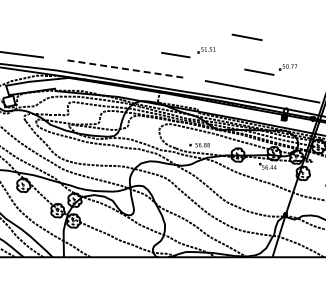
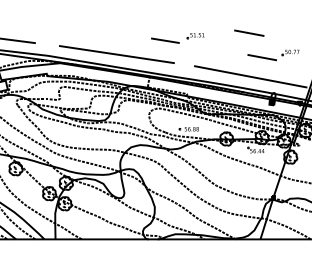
line: (246, 36) -> (248, 32), moved
line: (126, 69) -> (116, 54), dashed -> solid
part: (270, 69) -> (273, 54), moved

